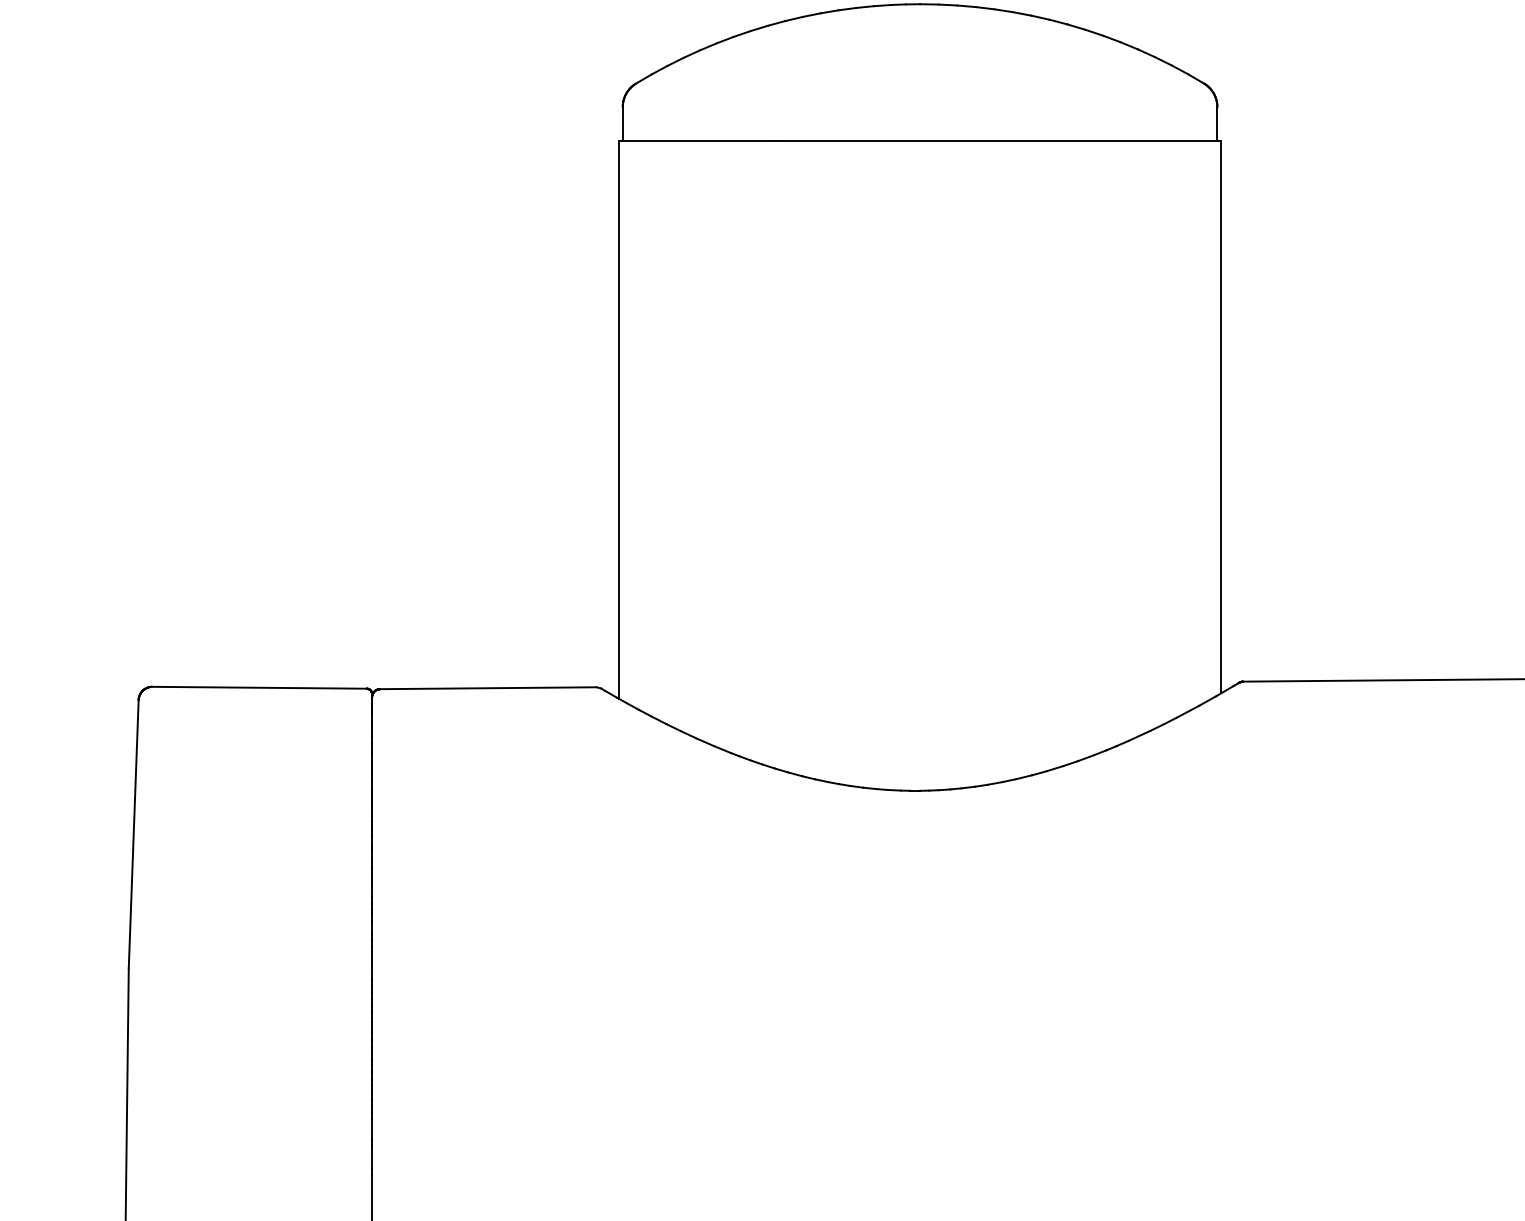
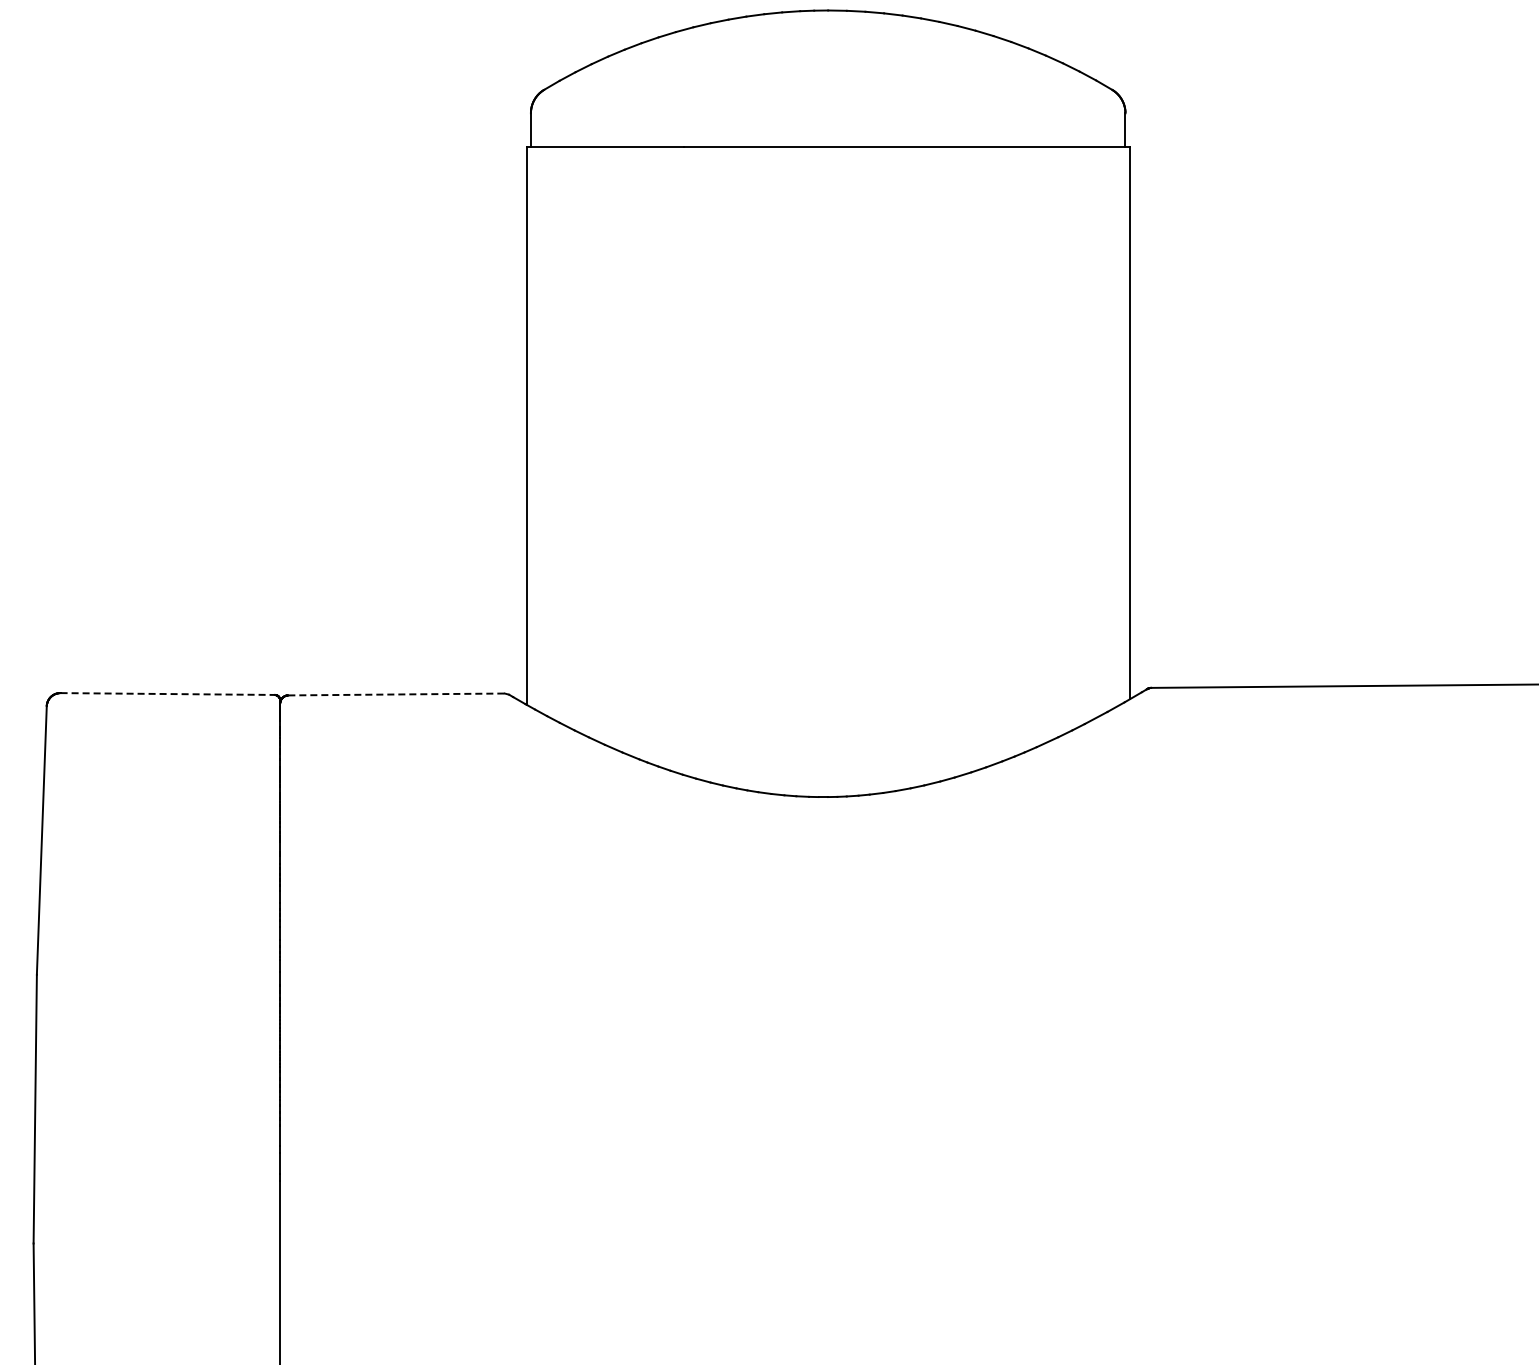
line: (260, 688) -> (168, 694), solid -> dashed
line: (489, 688) -> (397, 694), solid -> dashed

